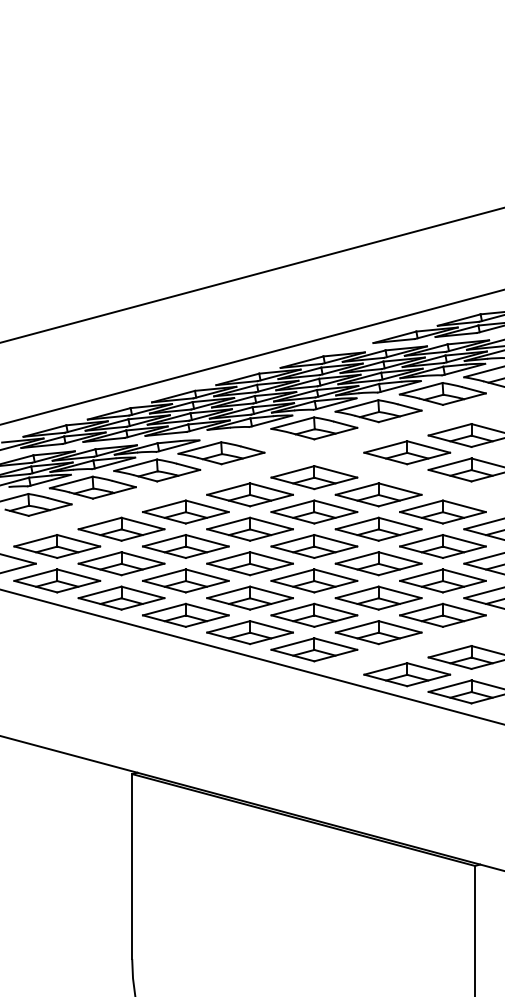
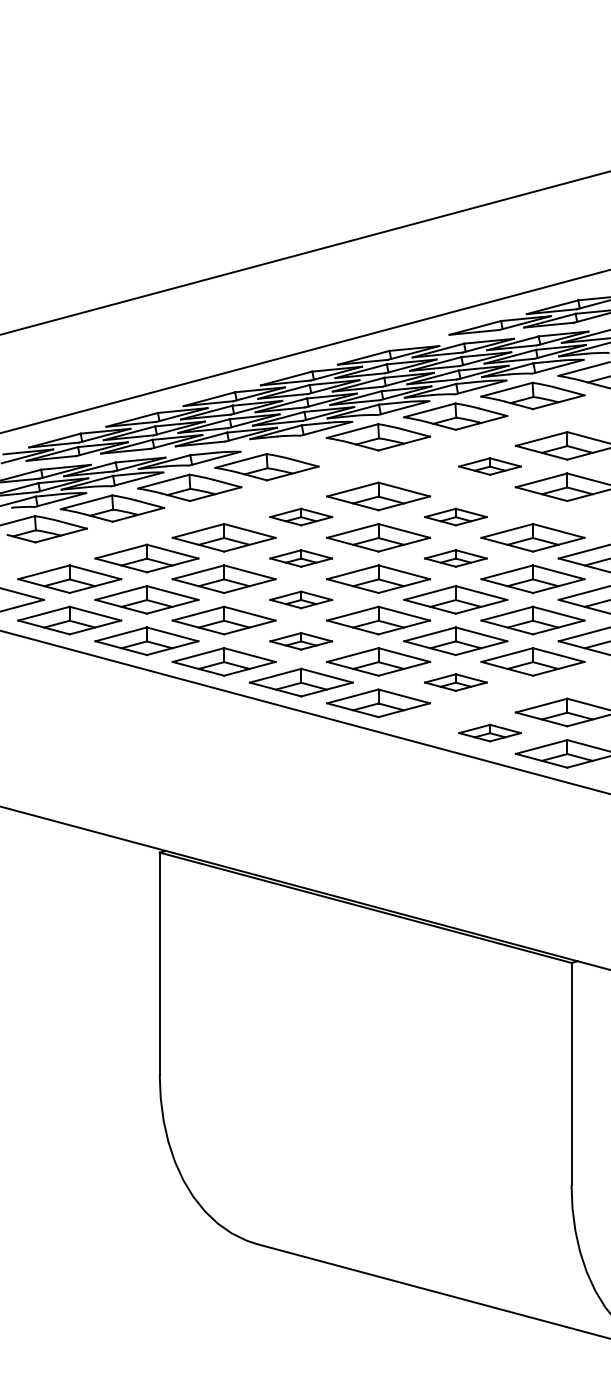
part: (406, 452) -> (489, 466), size x0.6
part: (249, 494) -> (300, 516), size x0.6
part: (378, 494) -> (455, 516), size x0.6
part: (249, 529) -> (300, 558), size x0.6
part: (378, 529) -> (455, 558), size x0.6
part: (249, 563) -> (300, 599), size x0.6
part: (249, 598) -> (300, 641), size x0.6
part: (378, 632) -> (455, 682), size x0.6
part: (406, 674) -> (489, 732), size x0.6

